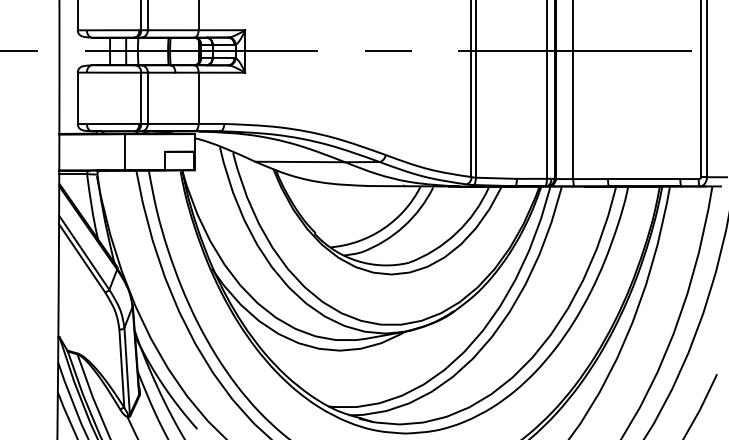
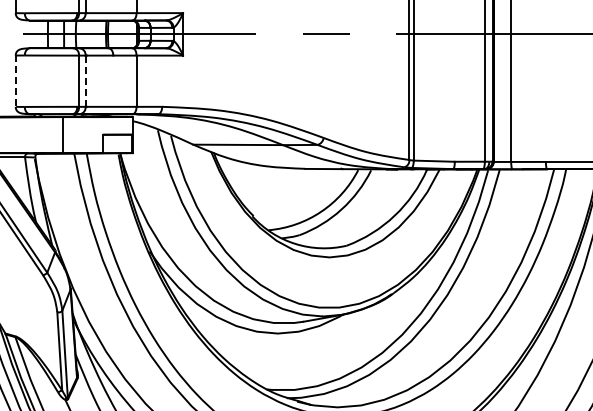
line: (77, 98) -> (15, 81), solid -> dashed
line: (147, 98) -> (85, 81), solid -> dashed

